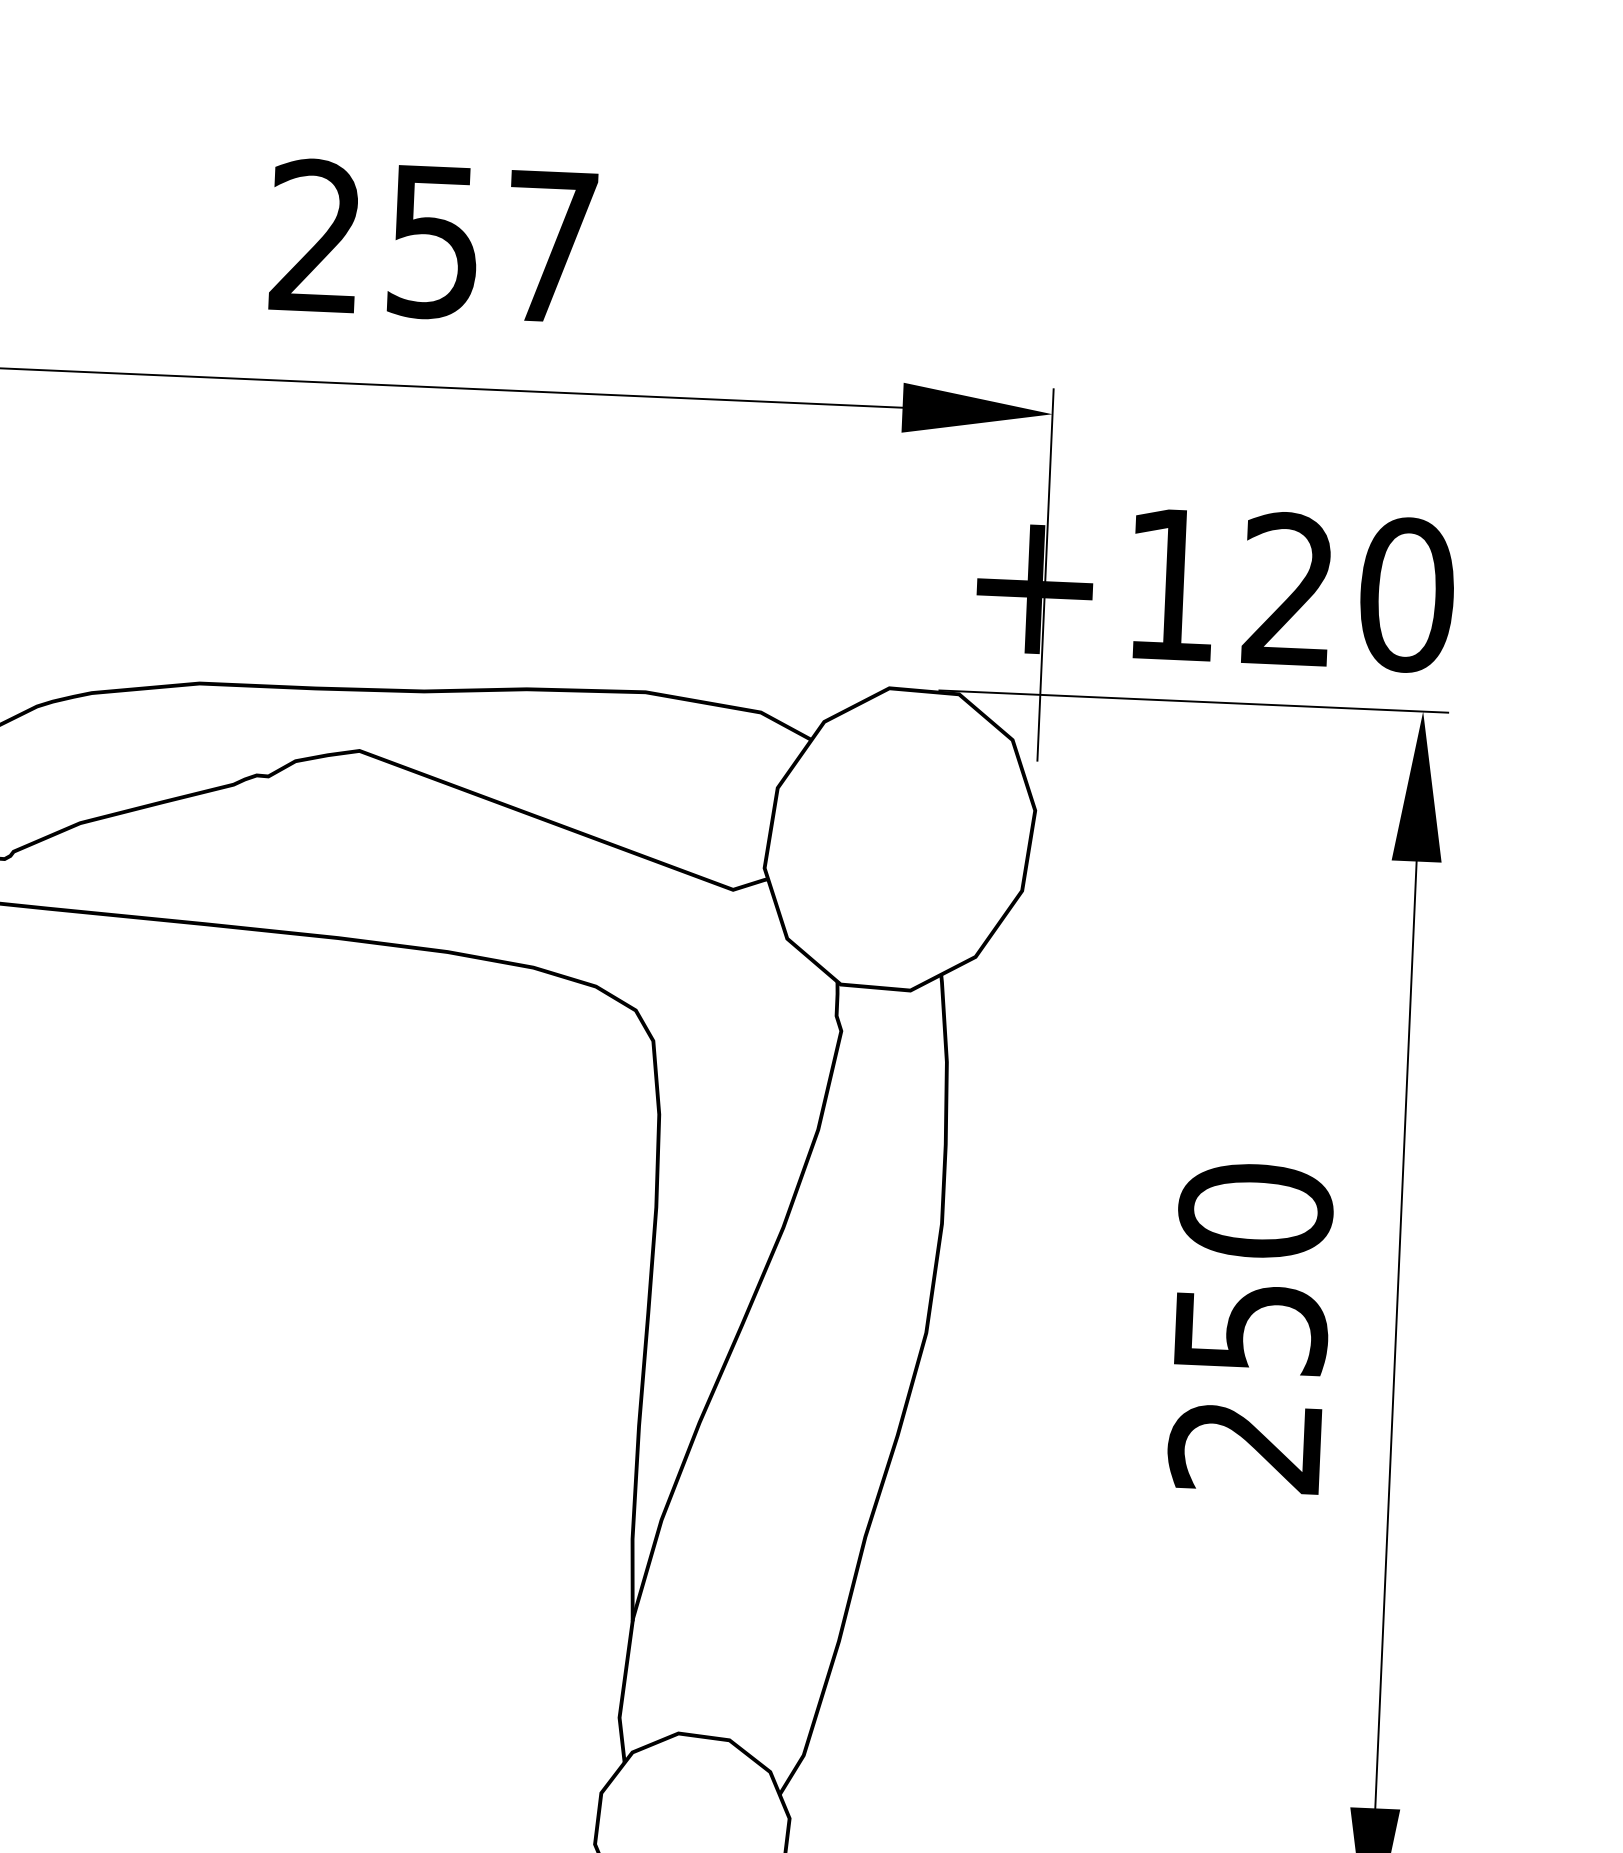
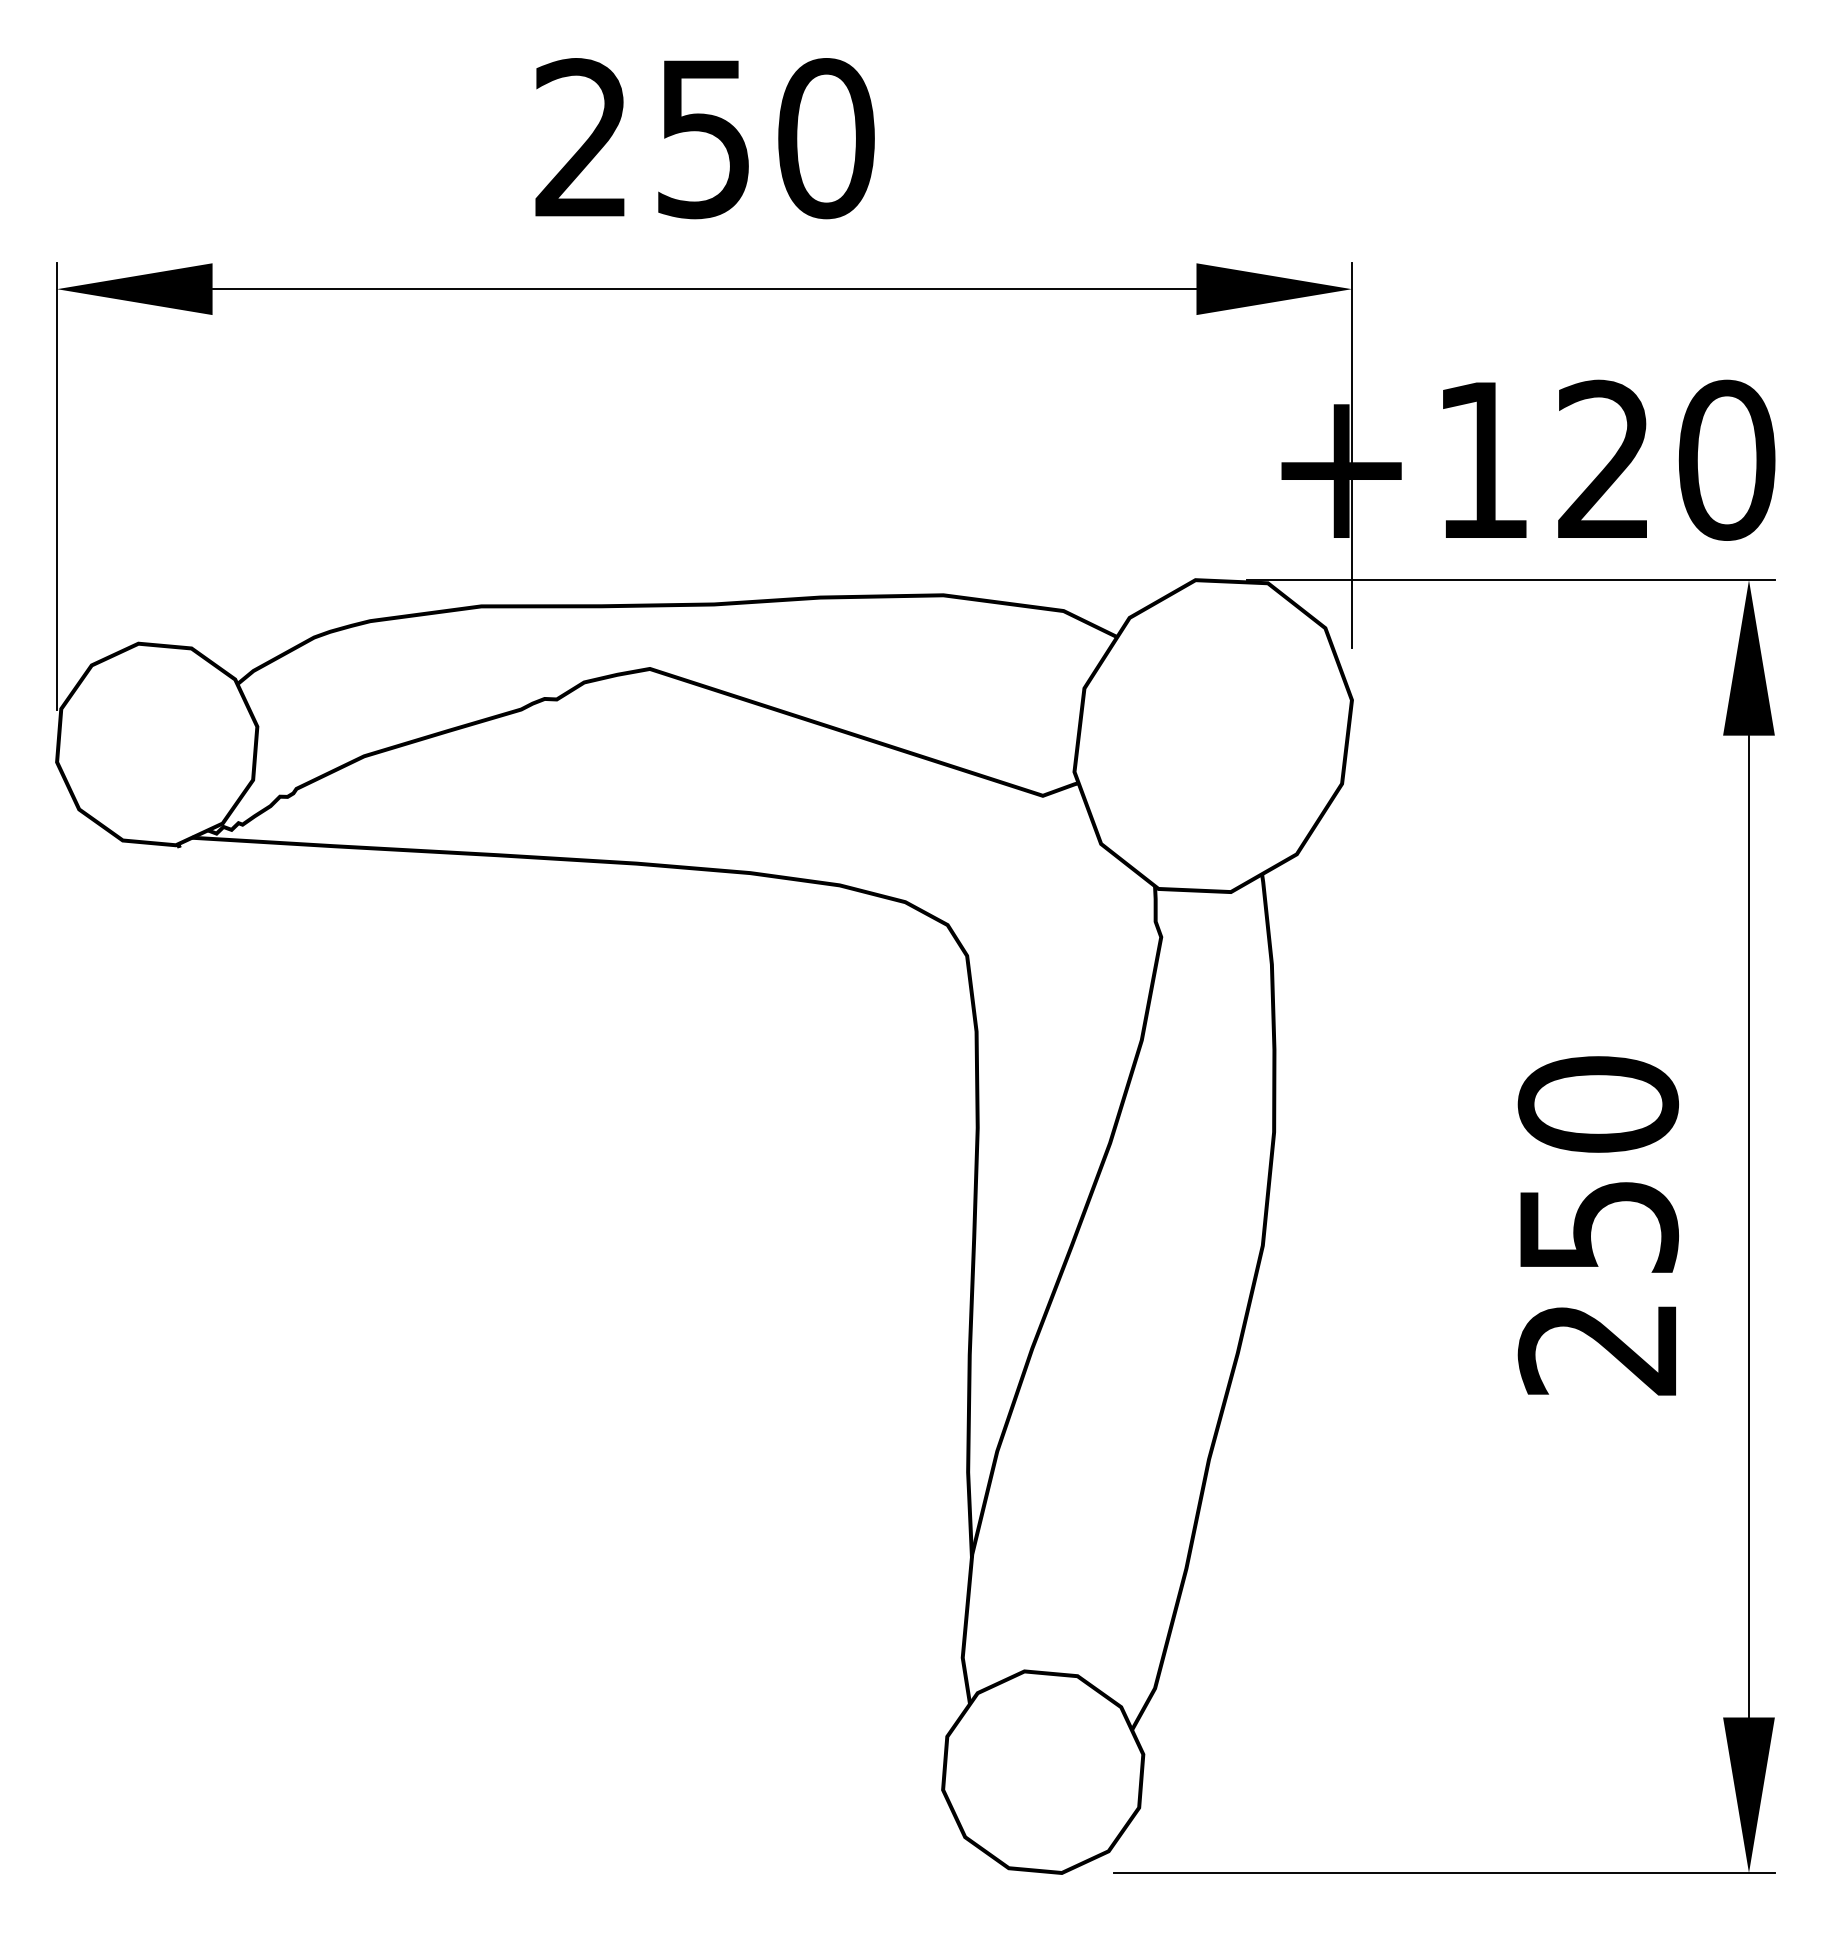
text: (552, 246) -> (826, 138), 257 -> 250

